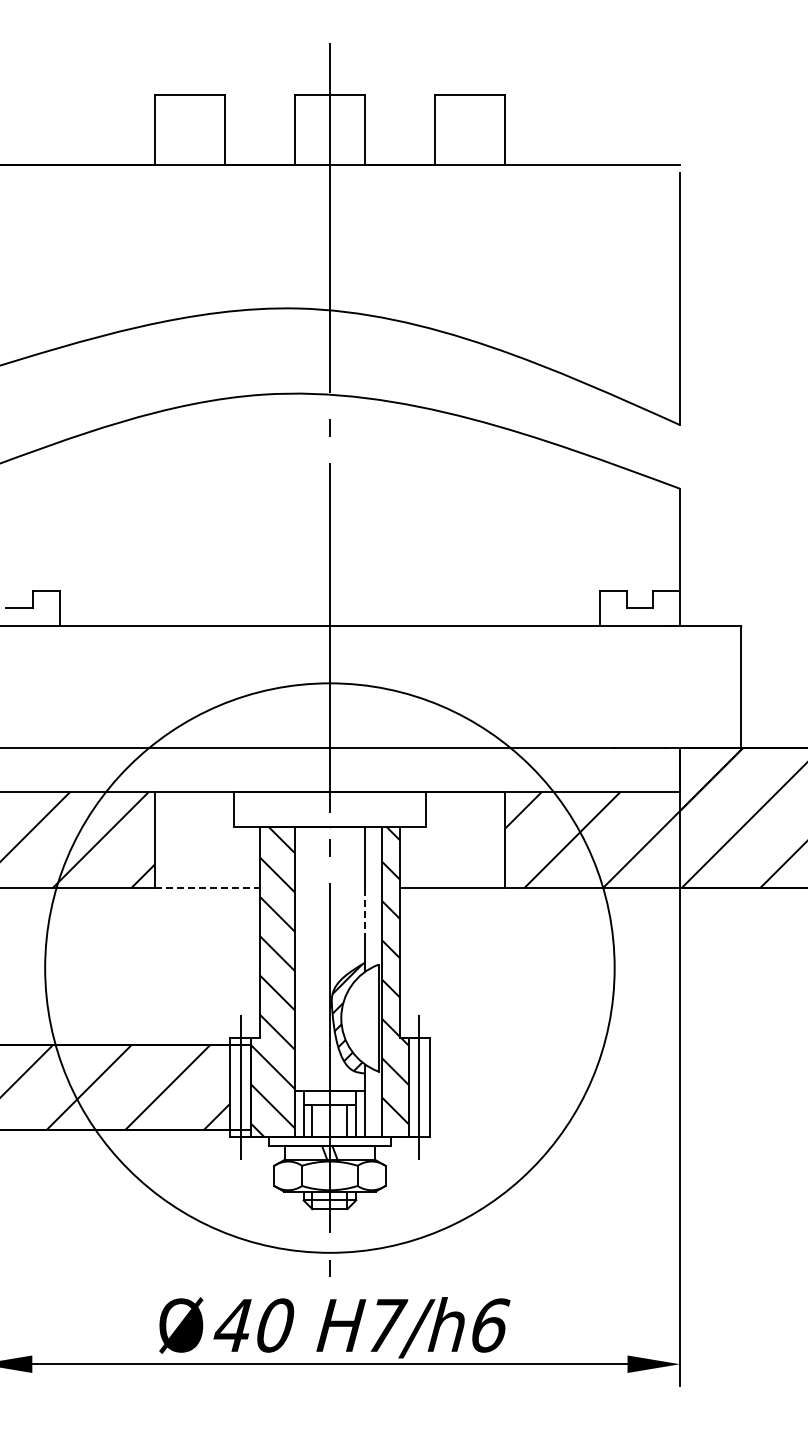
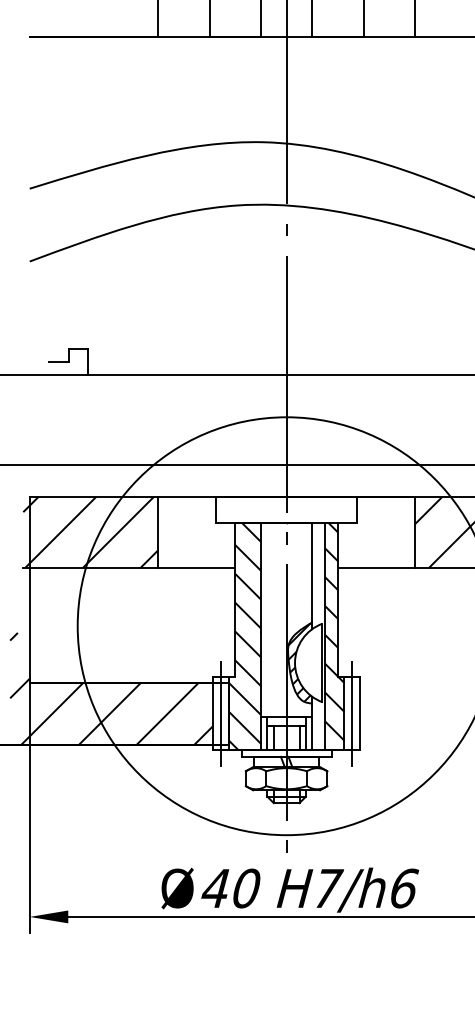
line: (207, 888) -> (196, 567), dashed -> solid
line: (364, 913) -> (312, 586), dashed -> solid

